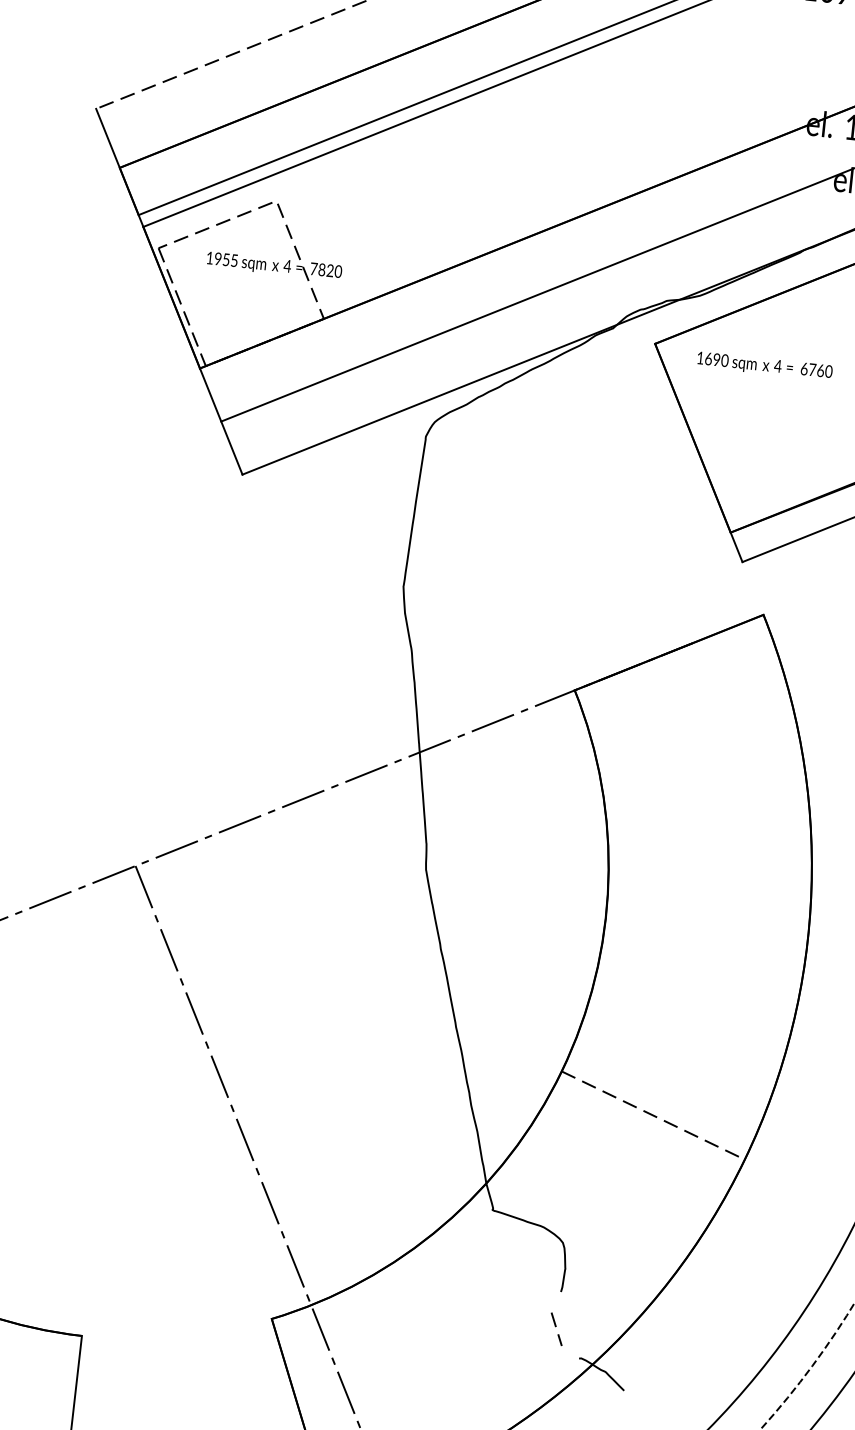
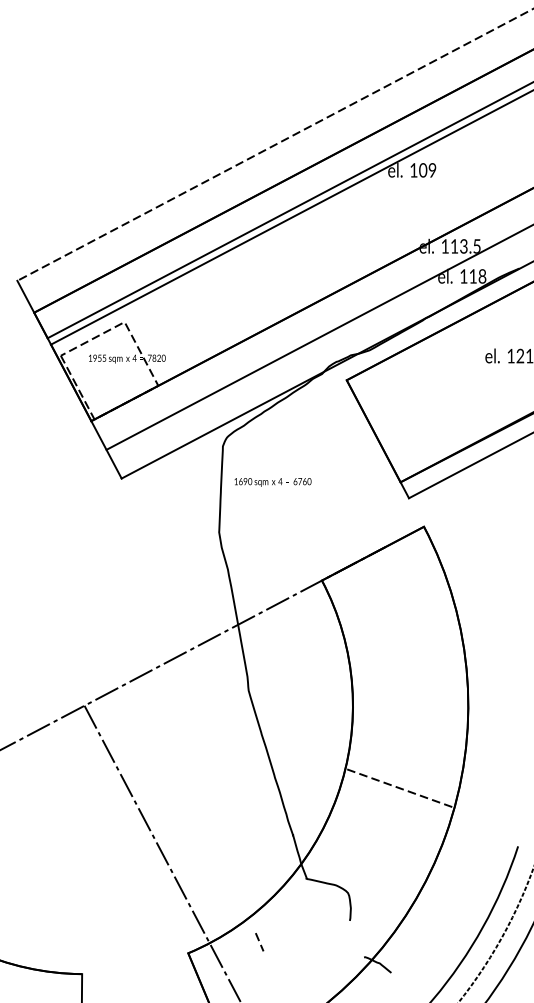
text: (763, 366) -> (272, 482), moved
line: (653, 1114) -> (401, 788), moved
line: (554, 1327) -> (258, 941), moved

